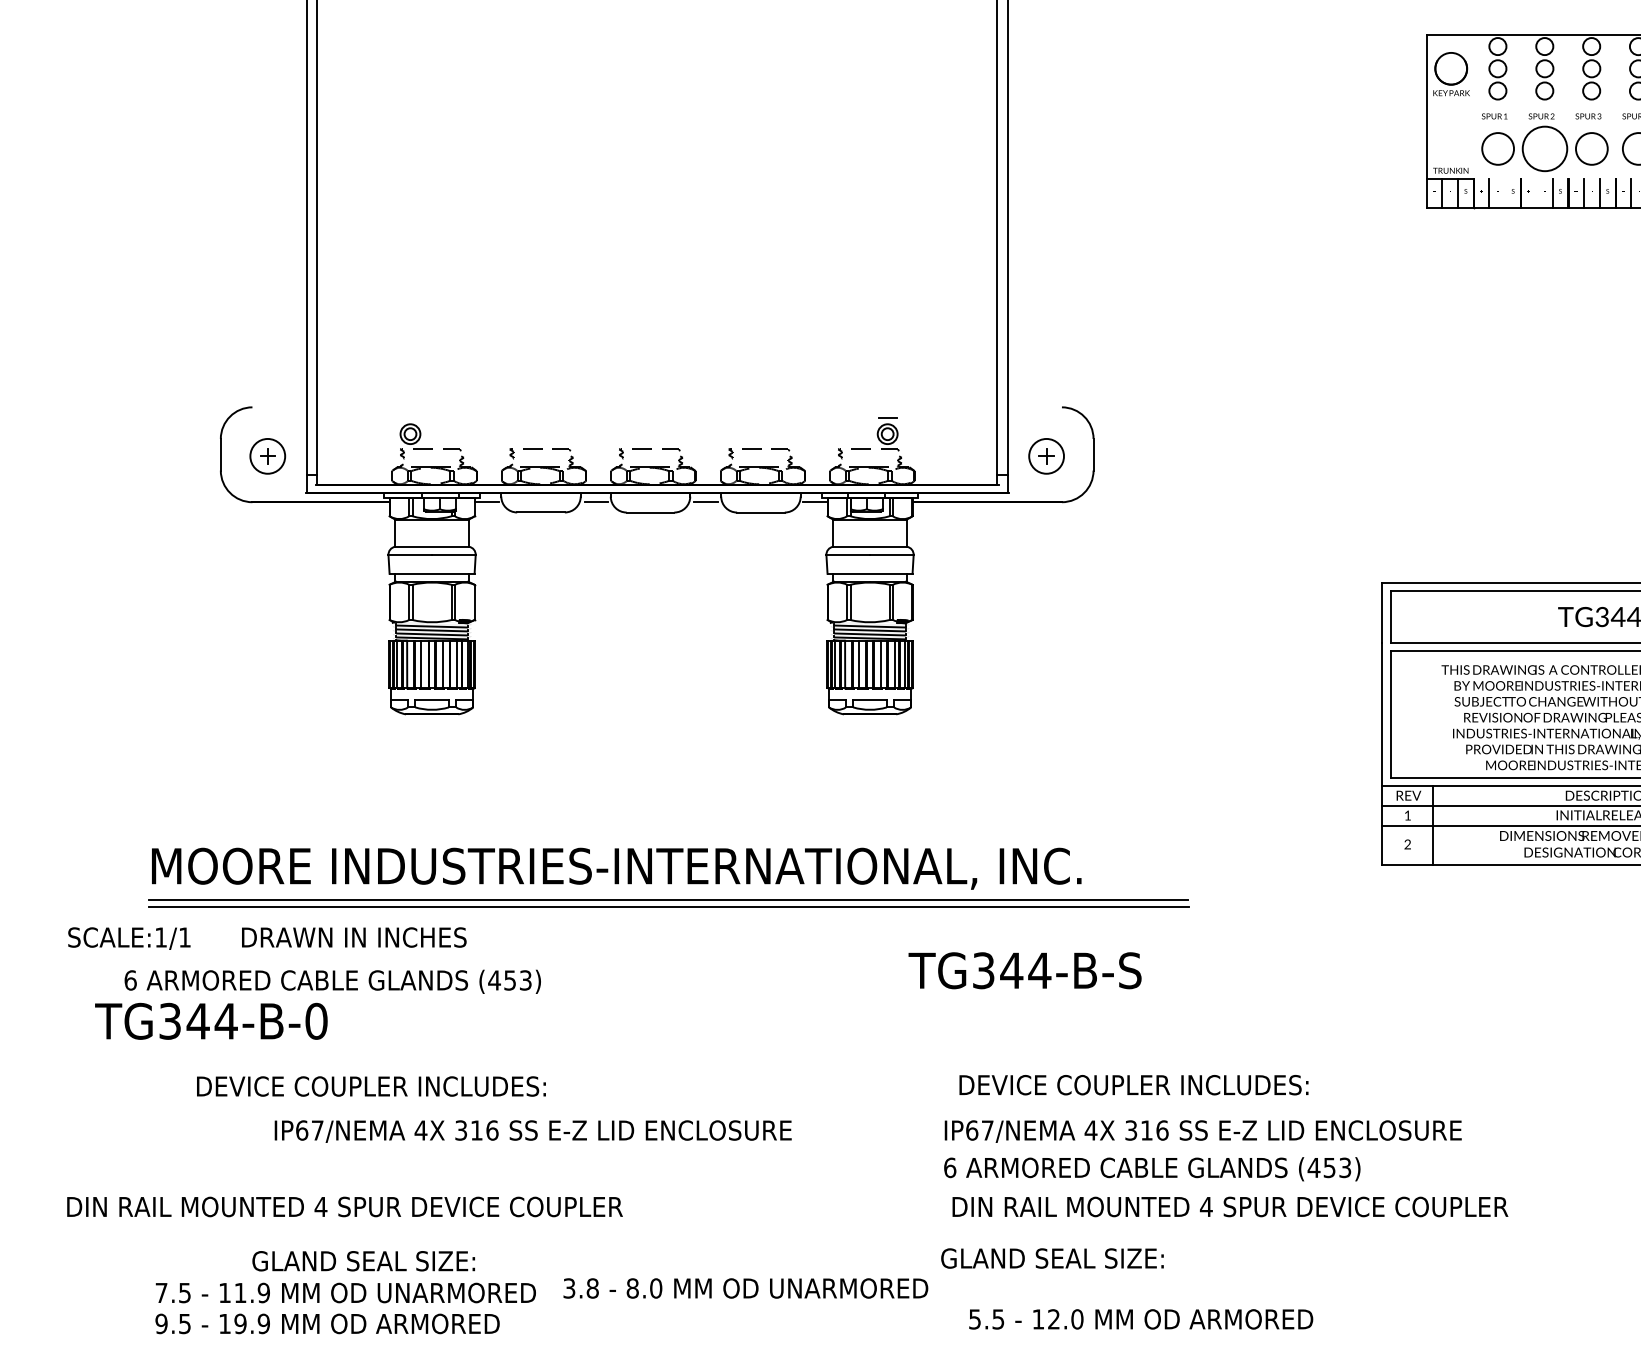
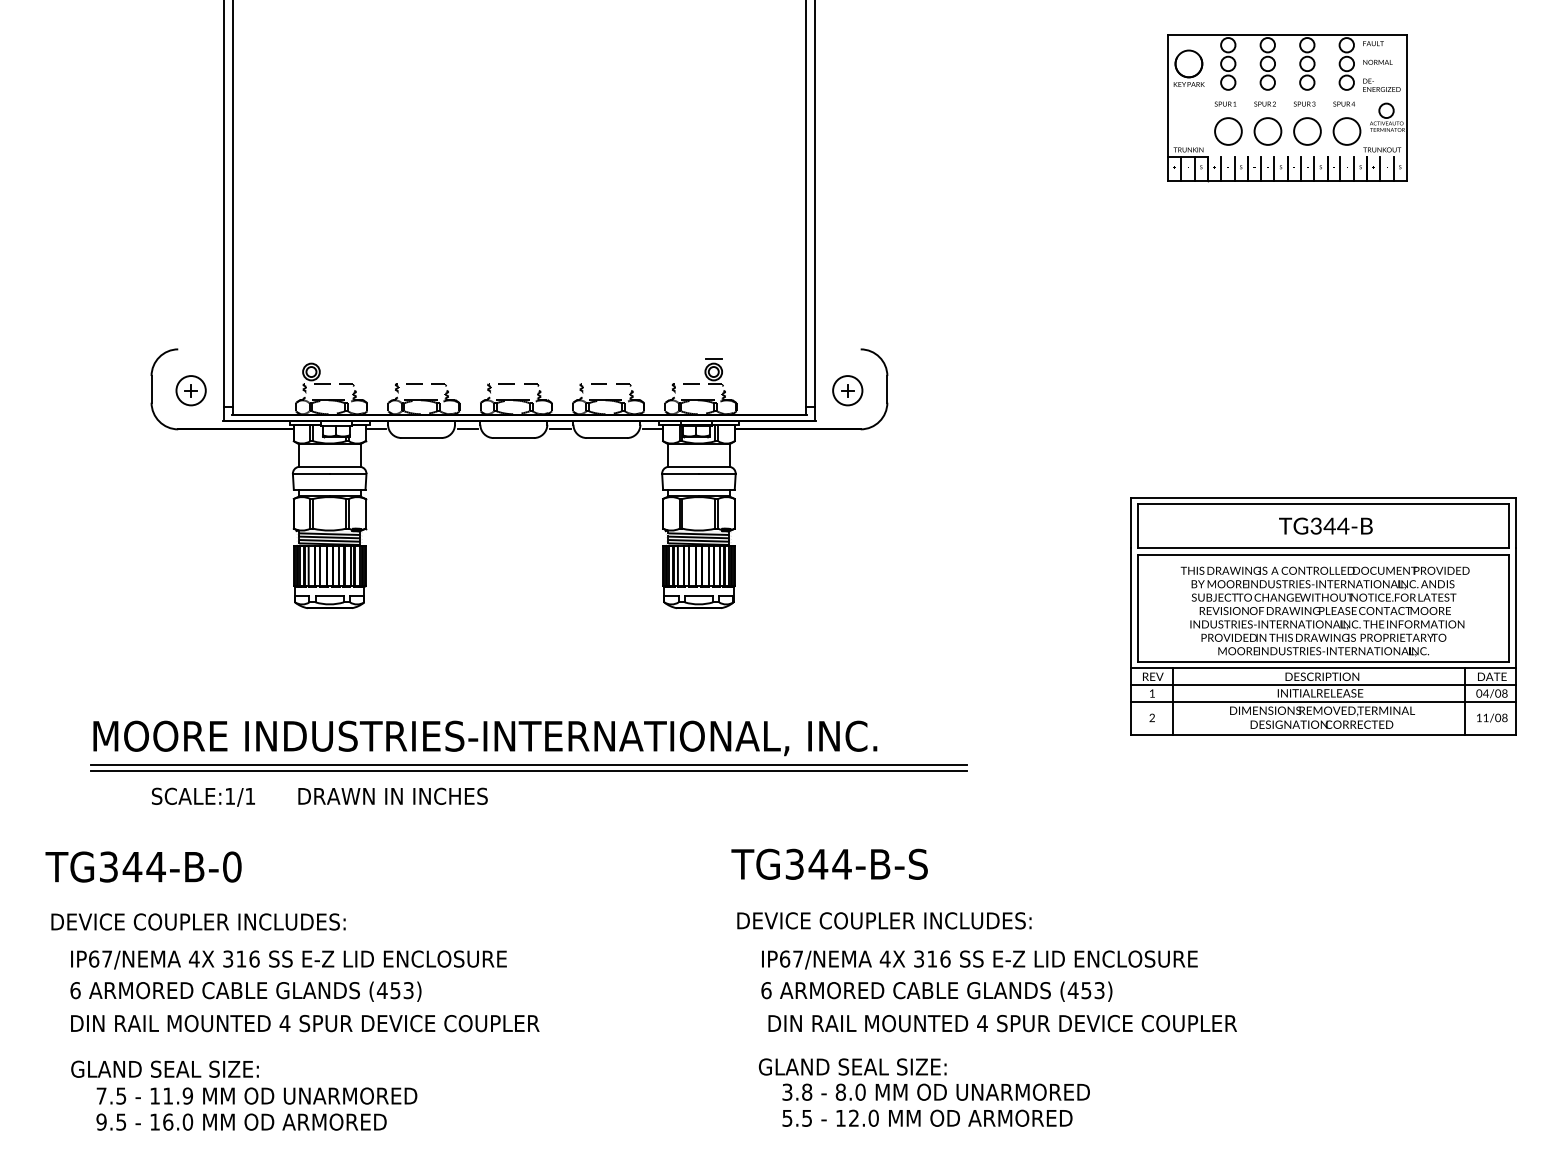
circle: (1544, 148) -> (1267, 131), size x0.71
line: (1505, 193) -> (1234, 169), added
line: (1536, 193) -> (1260, 169), added
text: (267, 937) -> (319, 796), moved
text: (1024, 969) -> (829, 863), moved
text: (332, 981) -> (245, 991), moved
text: (1134, 1084) -> (884, 920), moved
text: (371, 1085) -> (198, 921), moved
text: (532, 1131) -> (288, 959), moved
text: (345, 1206) -> (305, 1023), moved
text: (363, 1260) -> (164, 1068), moved
text: (745, 1287) -> (935, 1091), moved
text: (251, 1323) -> (177, 1121), 19.9 -> 16.0

